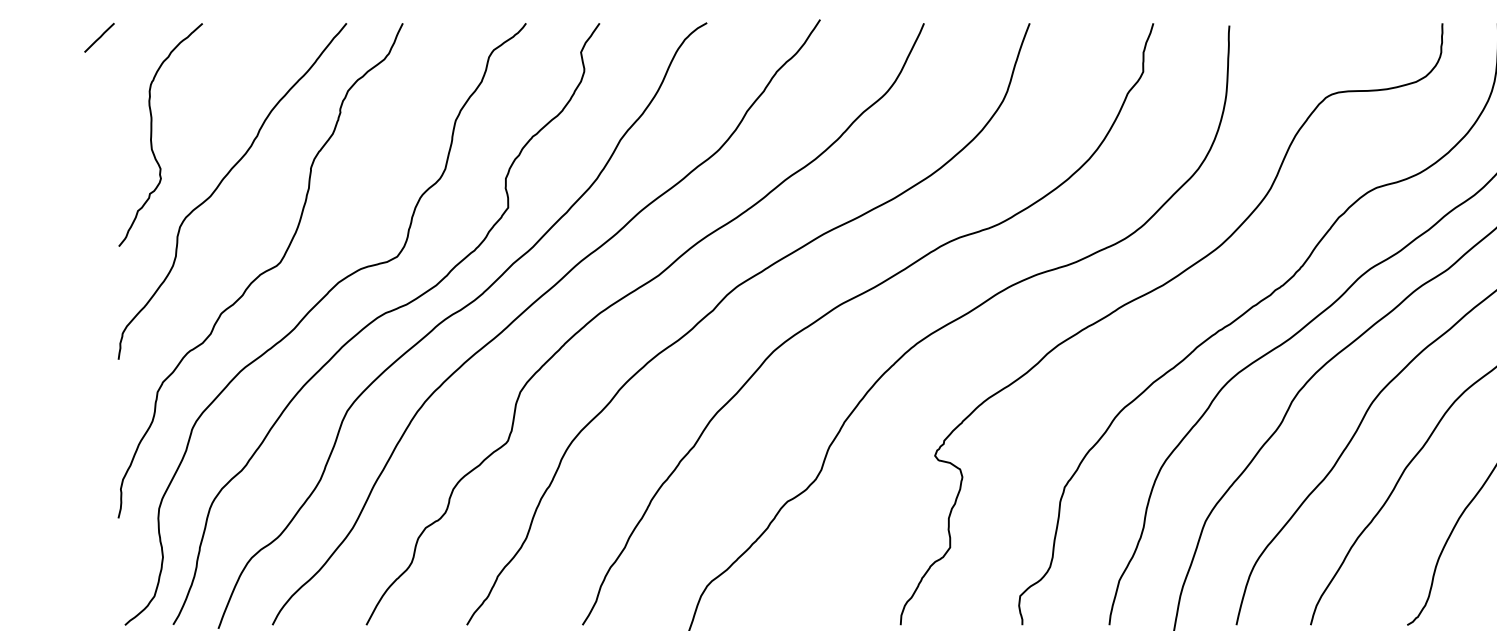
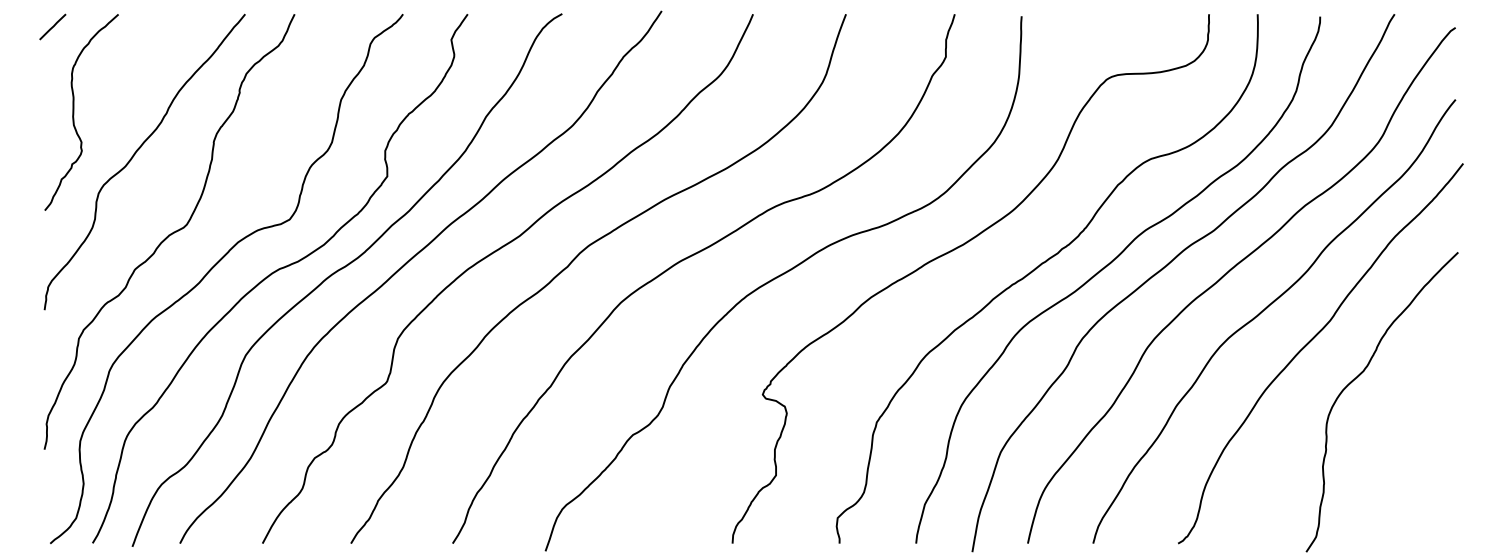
line: (99, 37) -> (52, 26), moved

